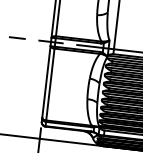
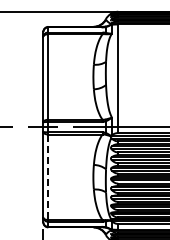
line: (50, 84) -> (48, 177), solid -> dashed

